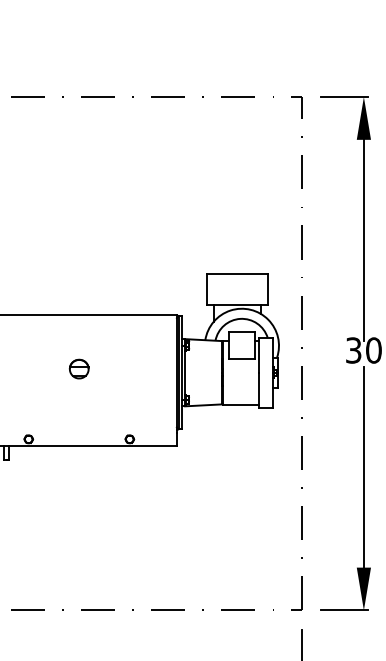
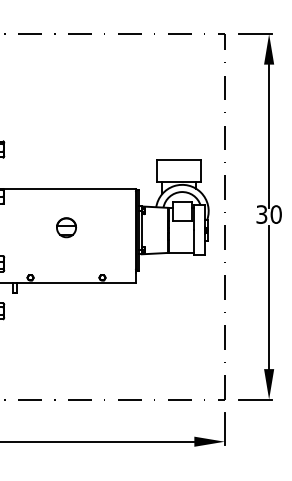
part: (79, 368) -> (66, 227), size x1.43

